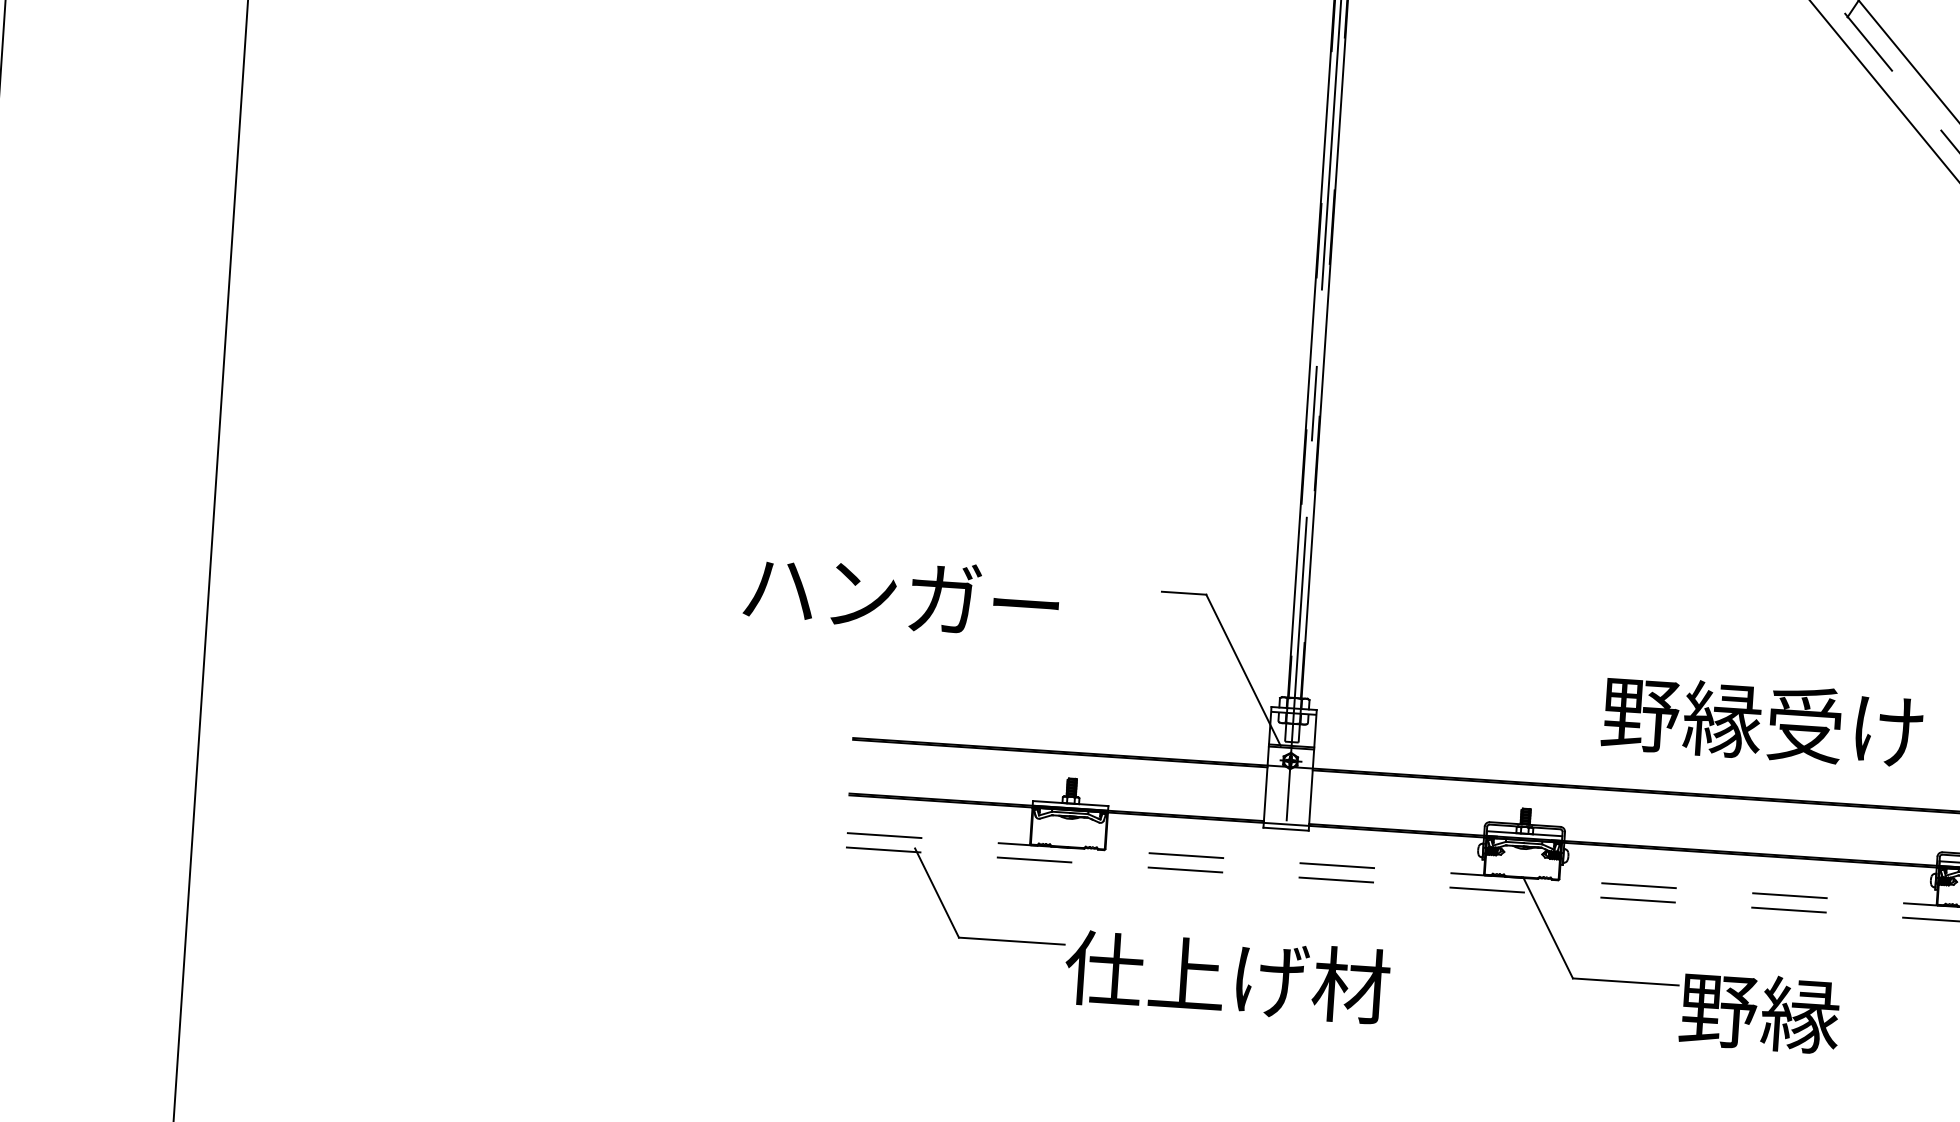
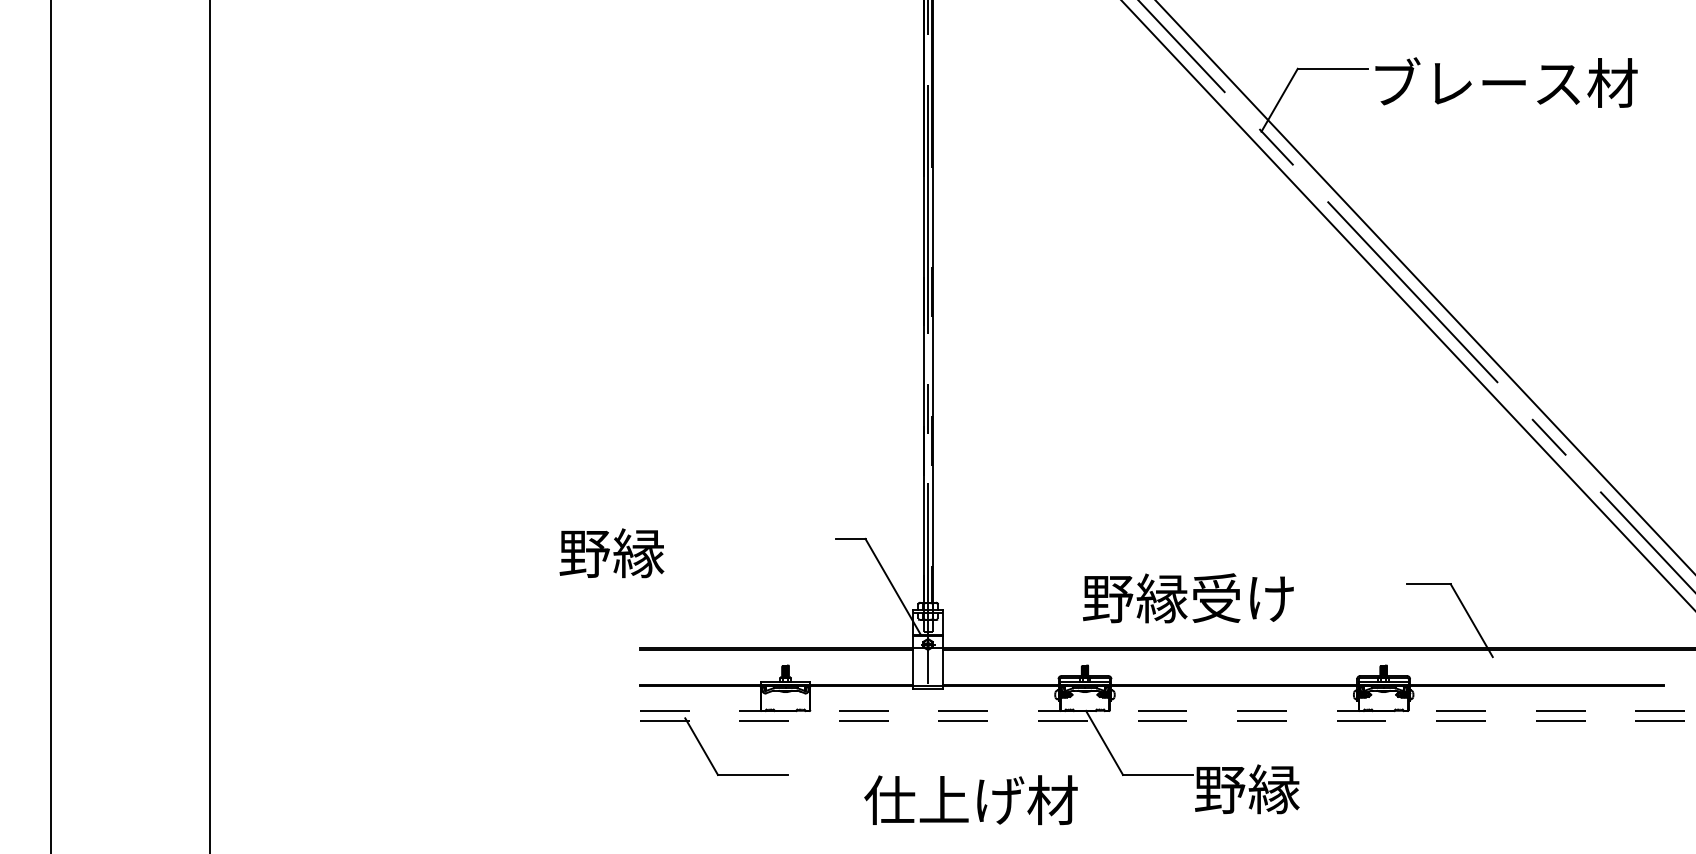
text: (900, 596) -> (664, 553), ハンガー -> 野縁
text: (1762, 722) -> (1188, 598), moved
text: (1226, 977) -> (970, 800), moved

